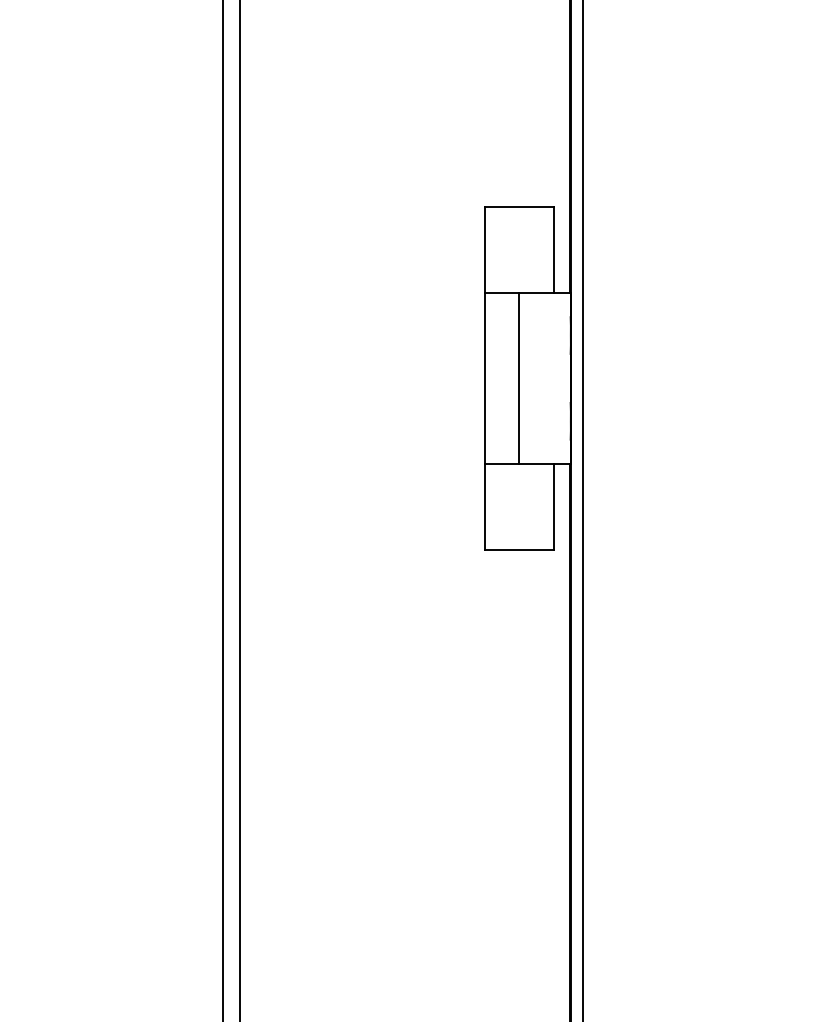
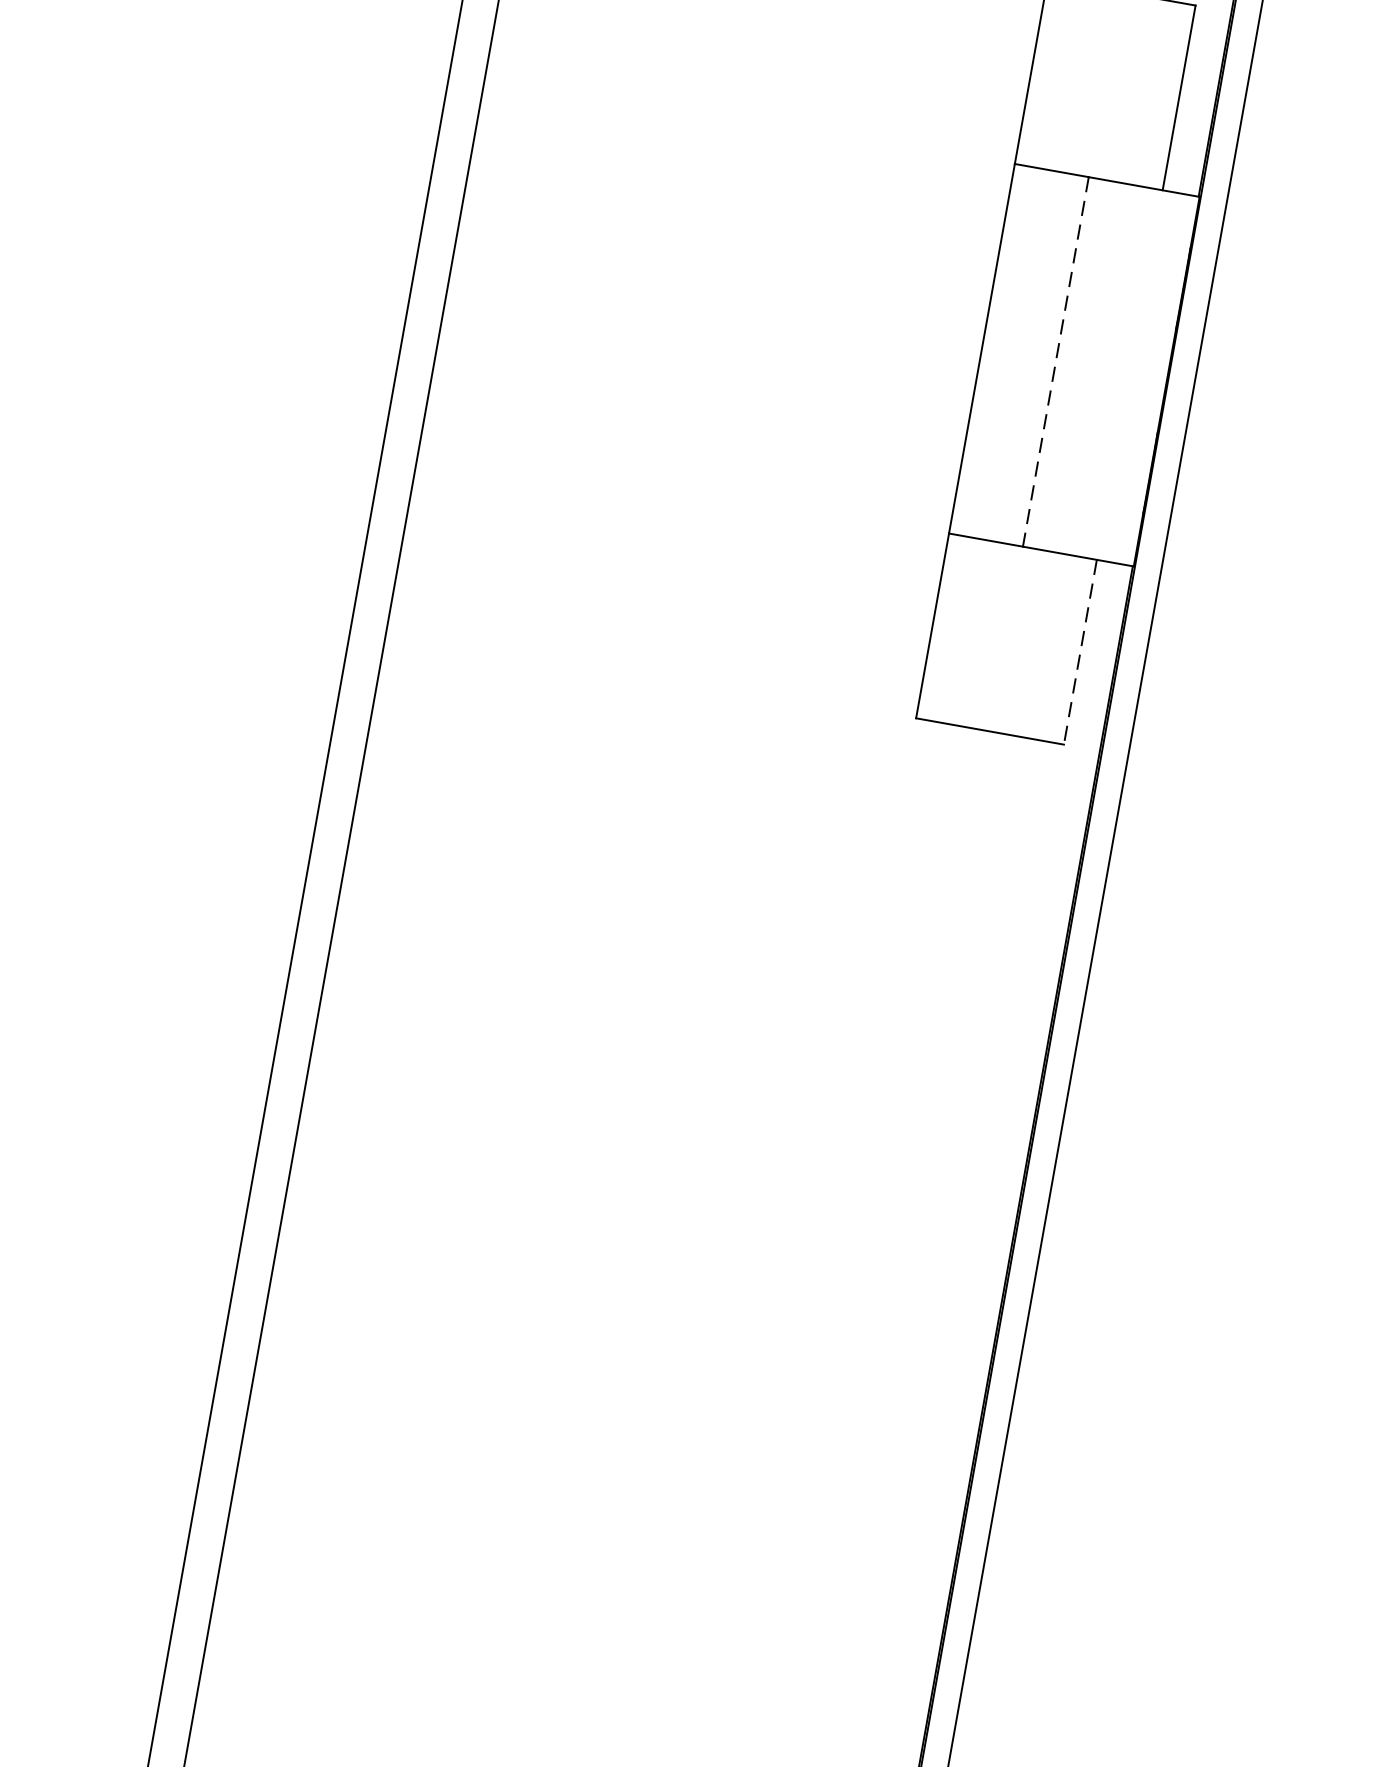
line: (519, 378) -> (1056, 362), solid -> dashed
line: (553, 507) -> (1080, 653), solid -> dashed

